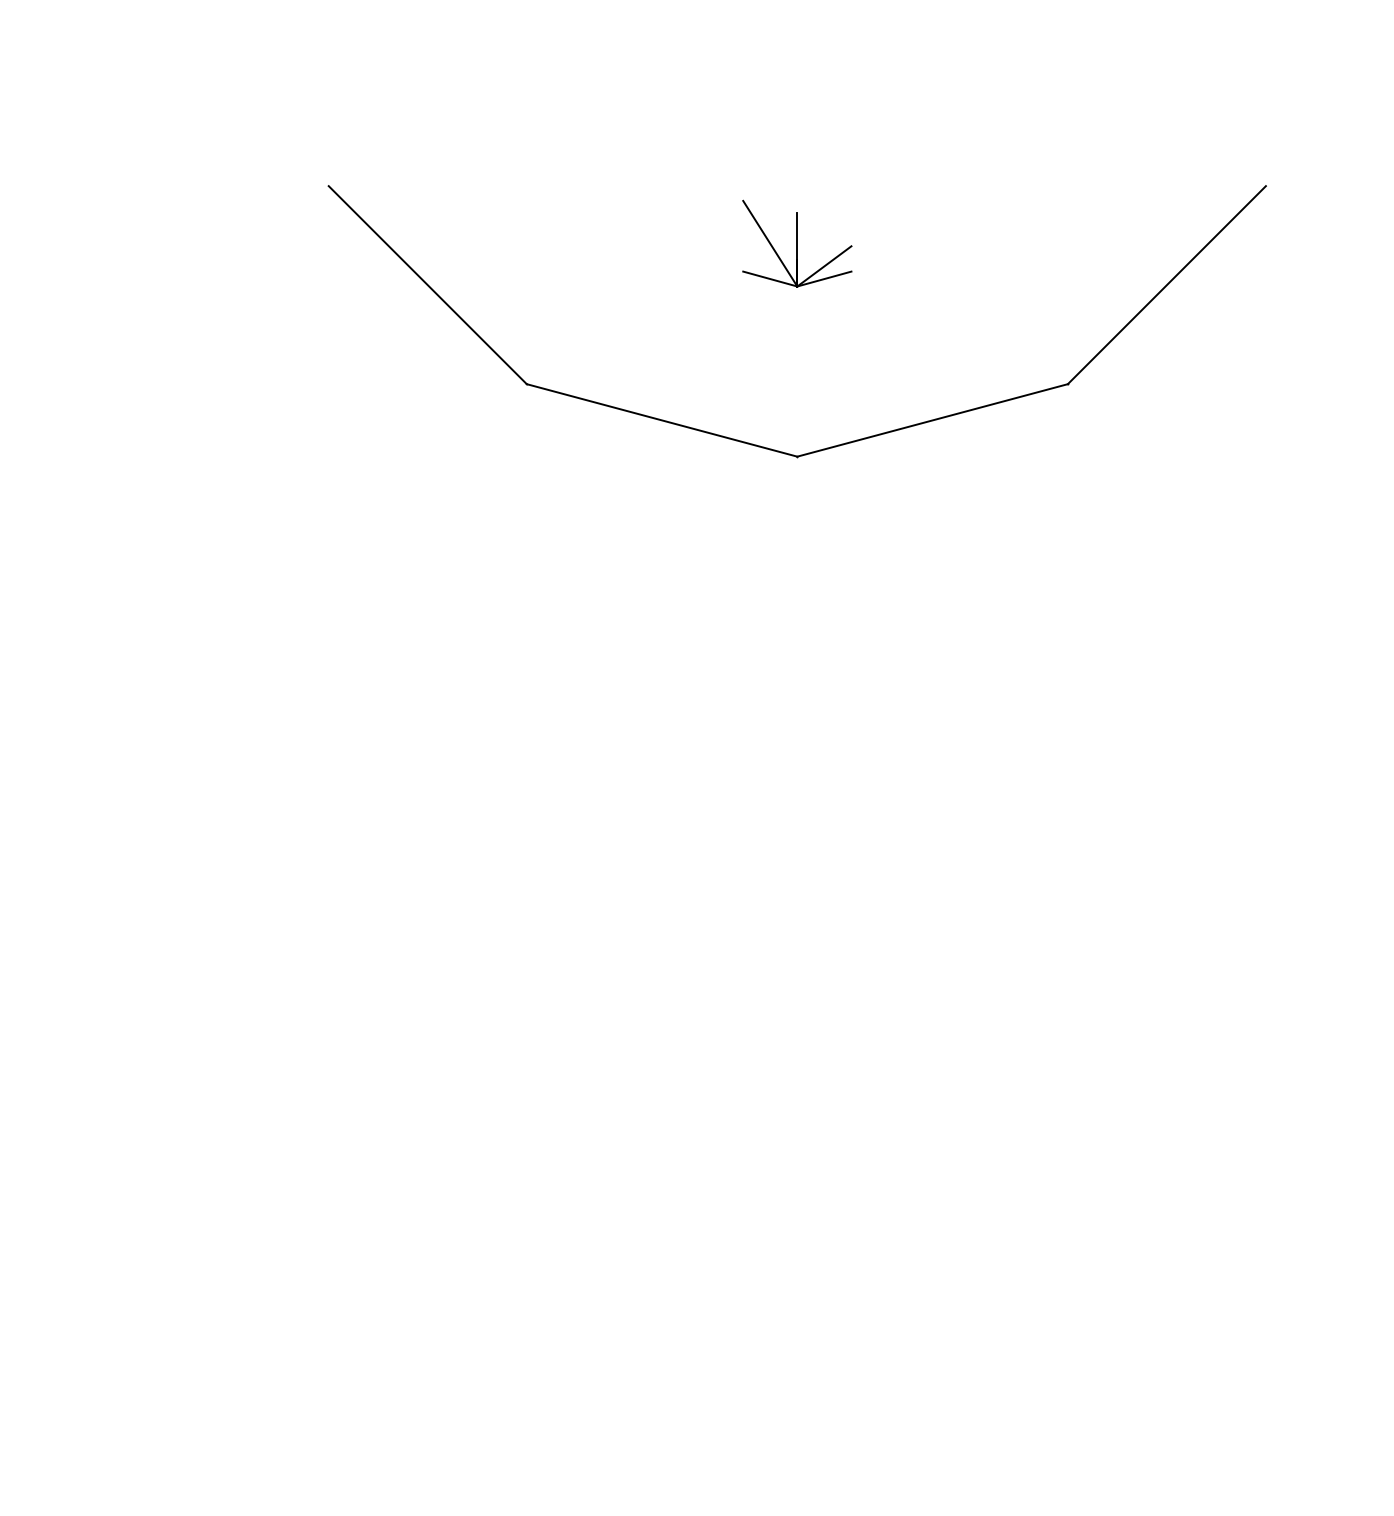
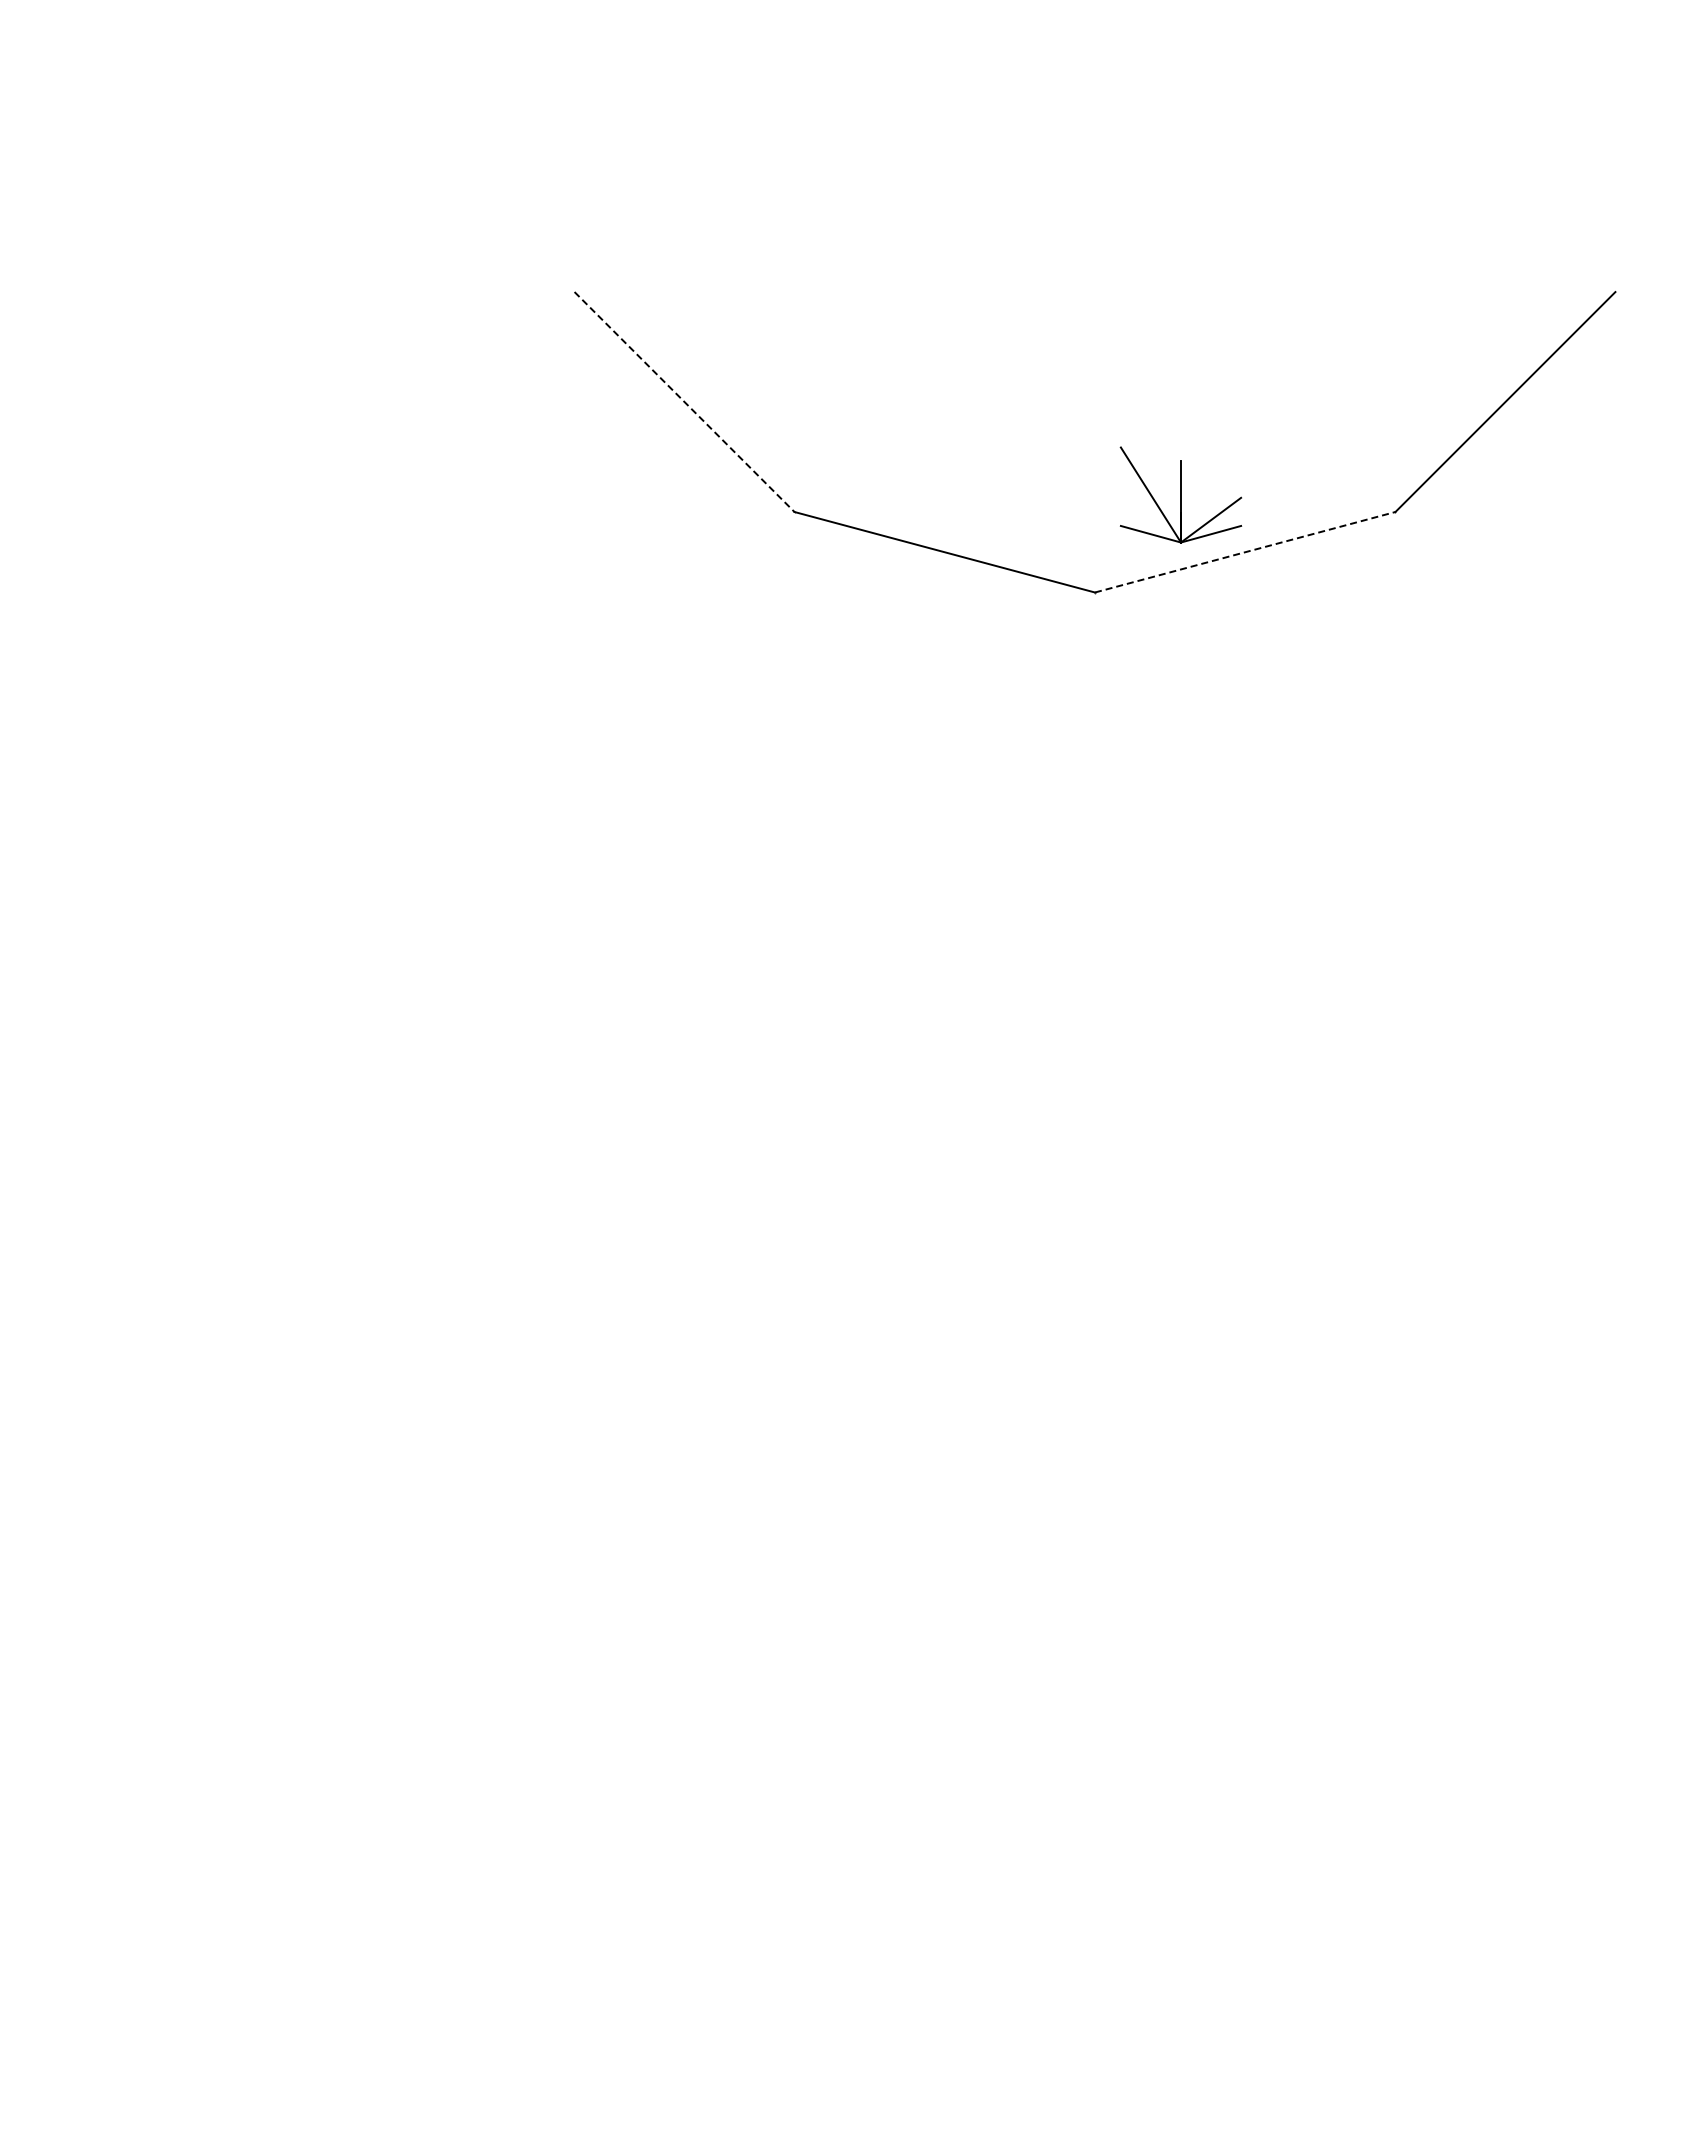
part: (796, 243) -> (1180, 494), moved
line: (427, 285) -> (684, 402), solid -> dashed
line: (932, 420) -> (1245, 552), solid -> dashed

